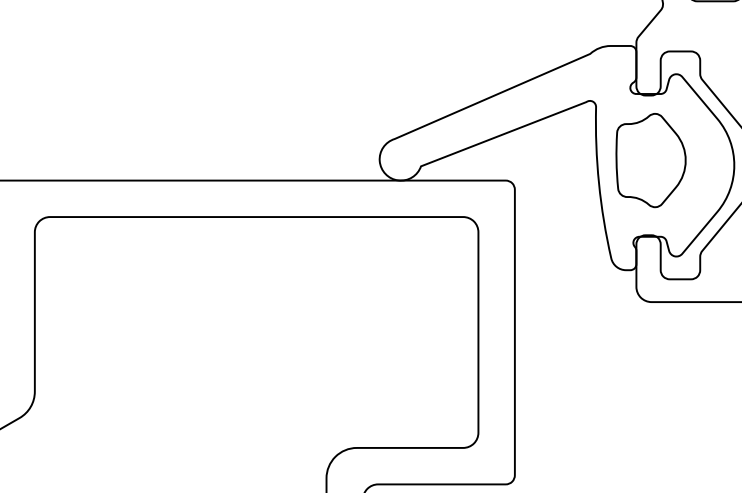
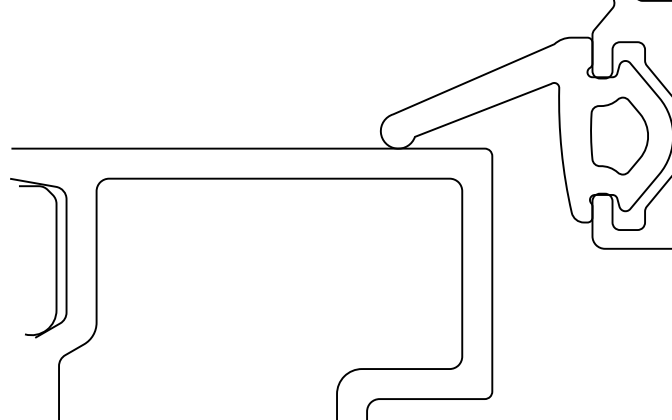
part: (650, 159) -> (619, 135), moved

